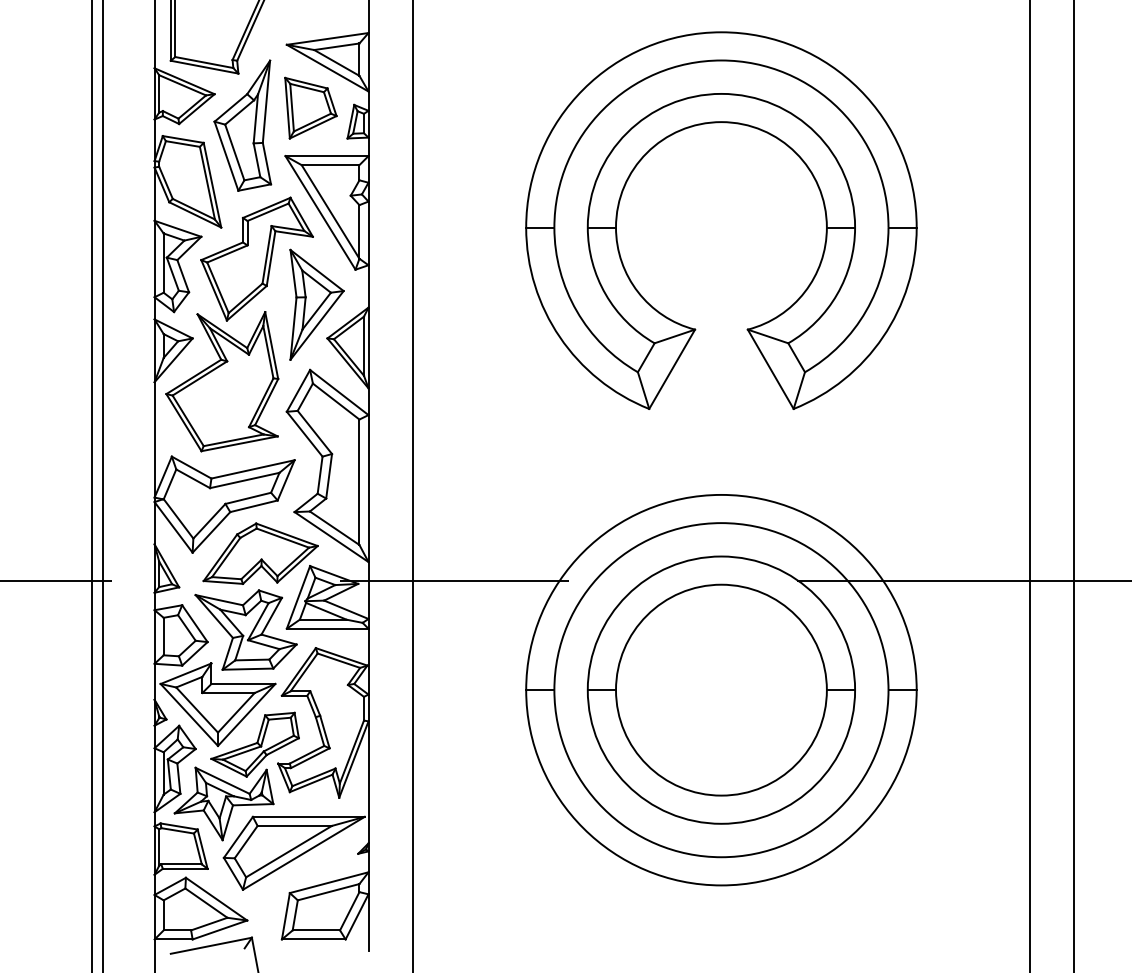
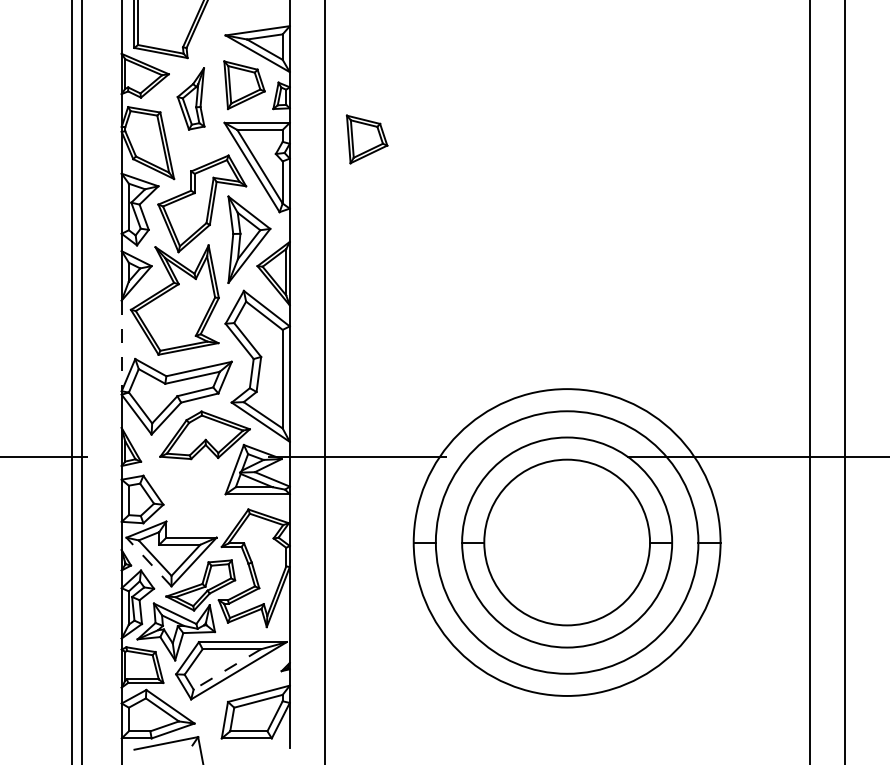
part: (718, 123) -> (564, 97), removed
part: (242, 125) -> (190, 98), size x0.6
part: (466, 176) -> (366, 138), added
line: (154, 439) -> (121, 345), solid -> dashed
part: (245, 629) -> (193, 494), removed
line: (189, 714) -> (149, 561), solid -> dashed
line: (289, 851) -> (227, 669), solid -> dashed

